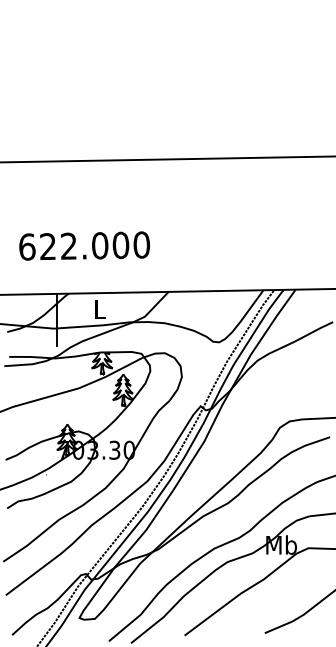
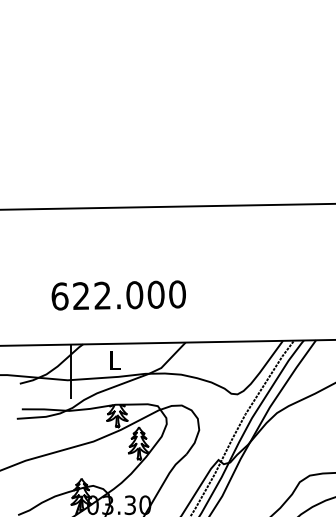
text: (84, 245) -> (118, 294), moved

